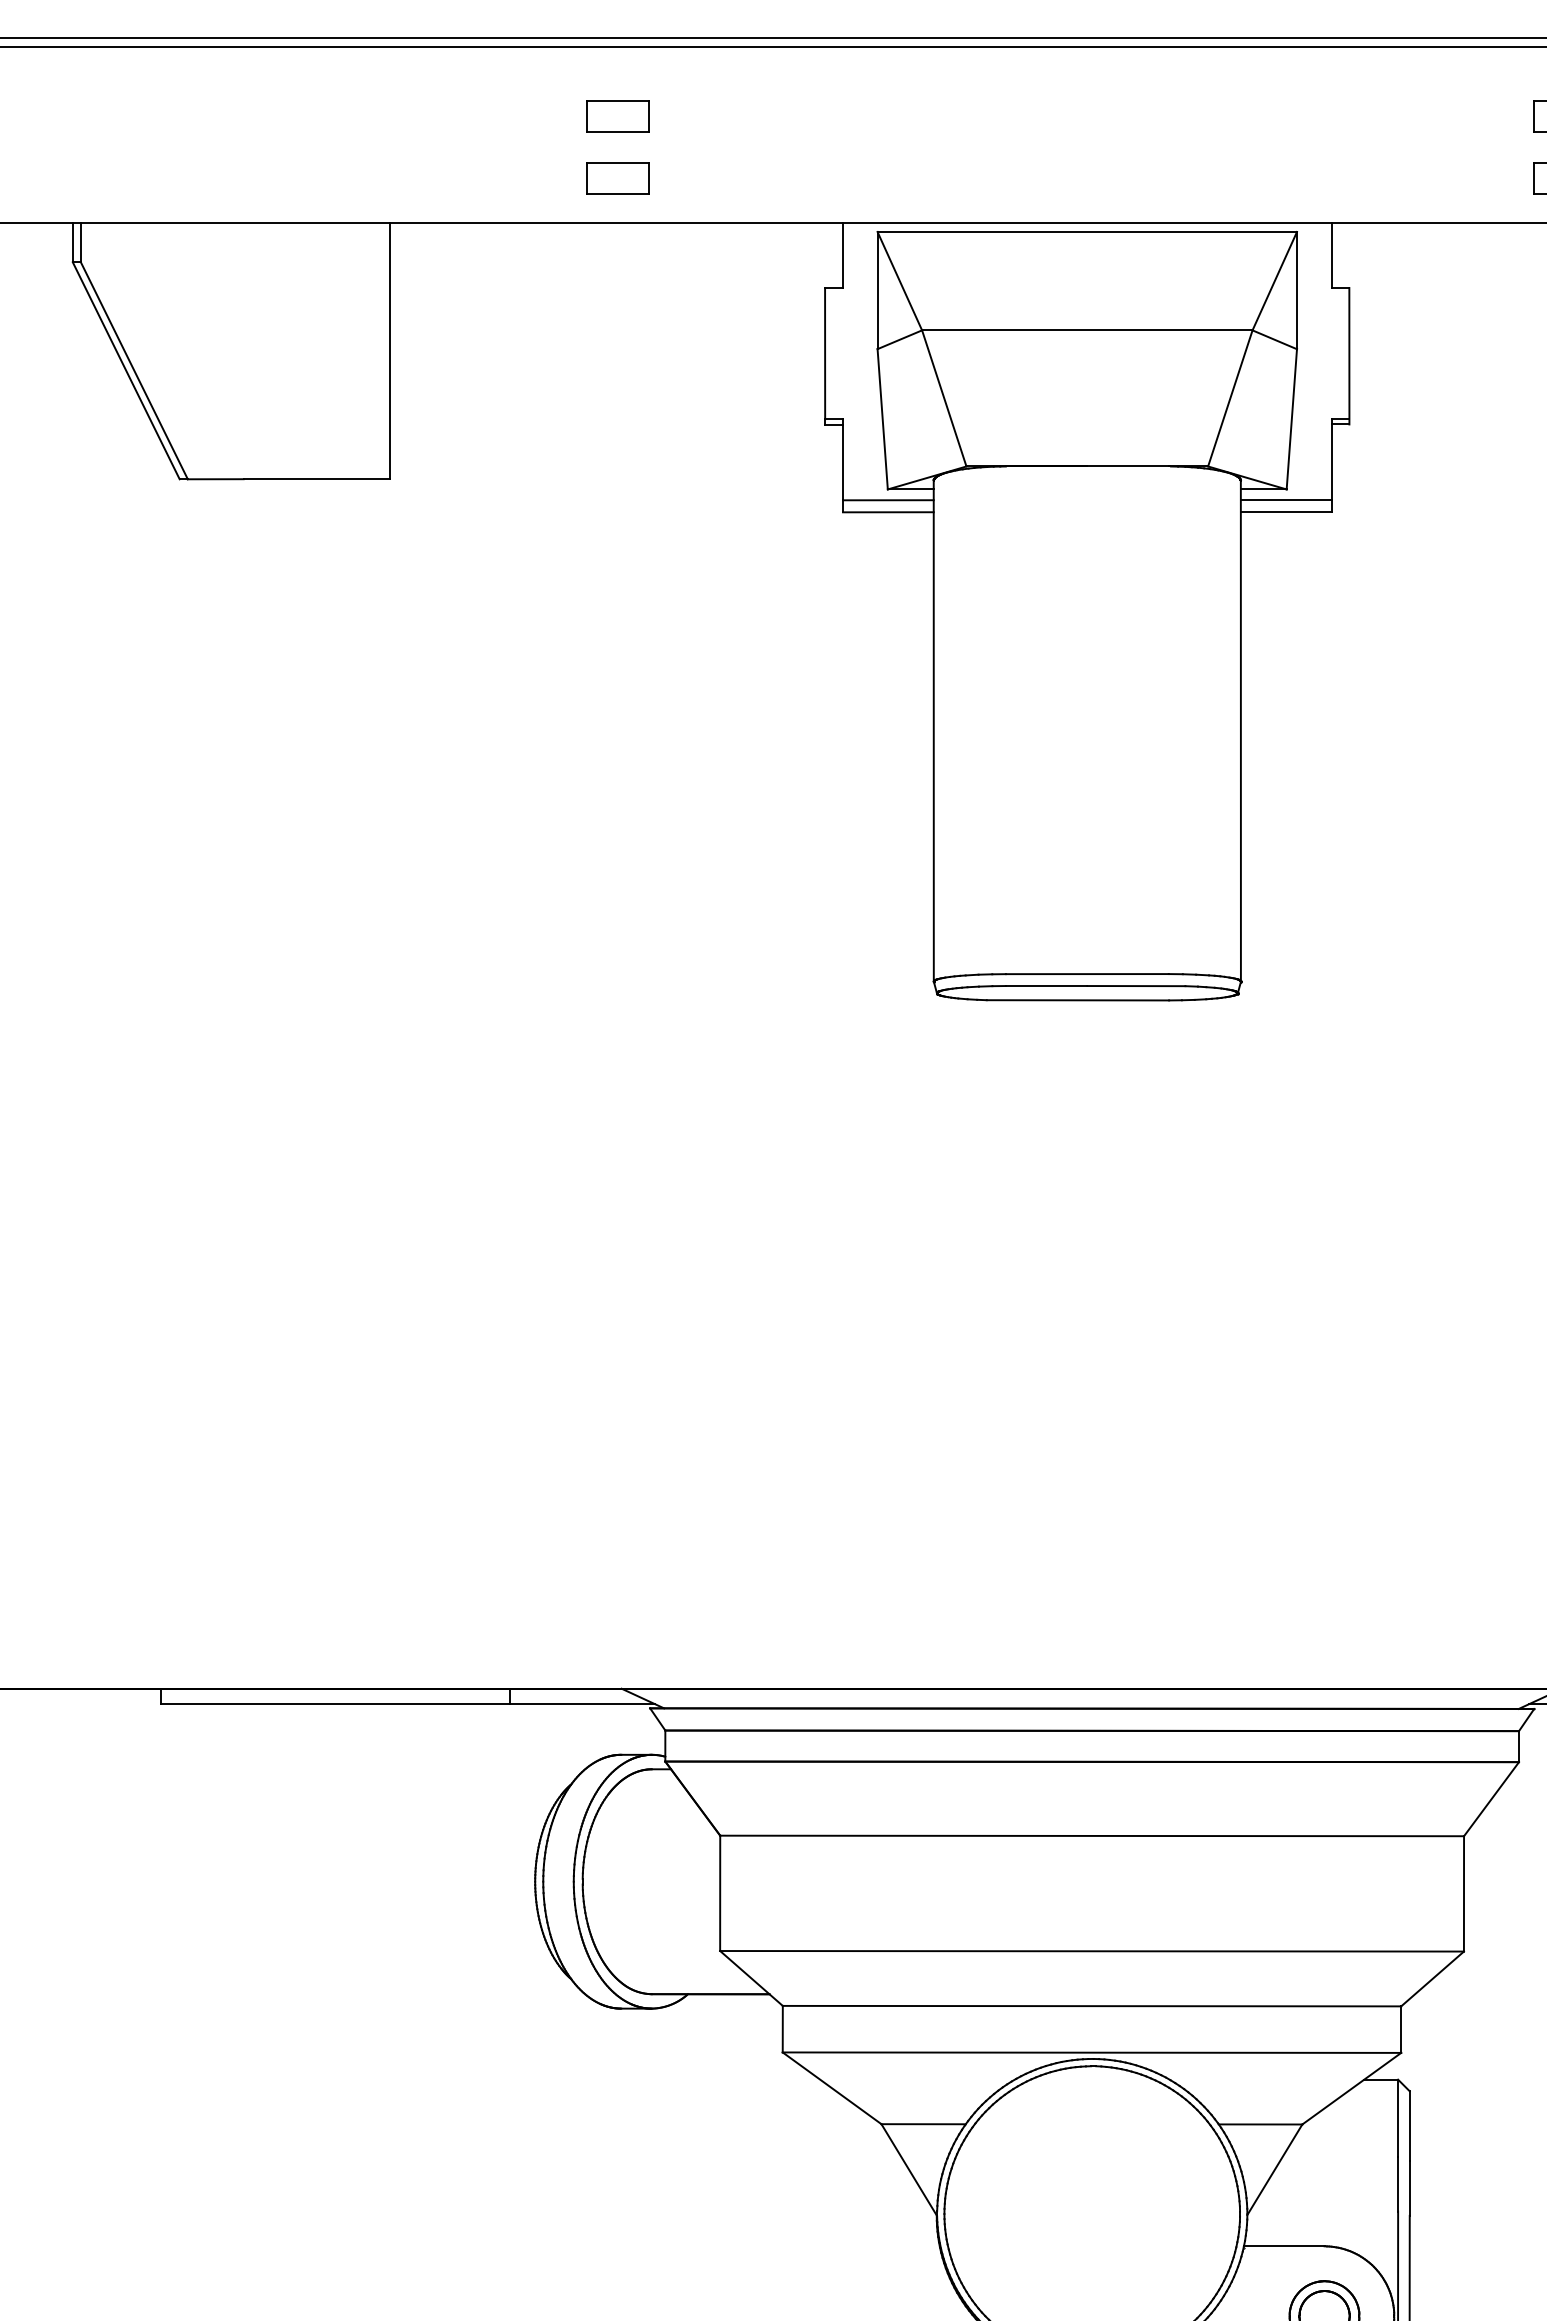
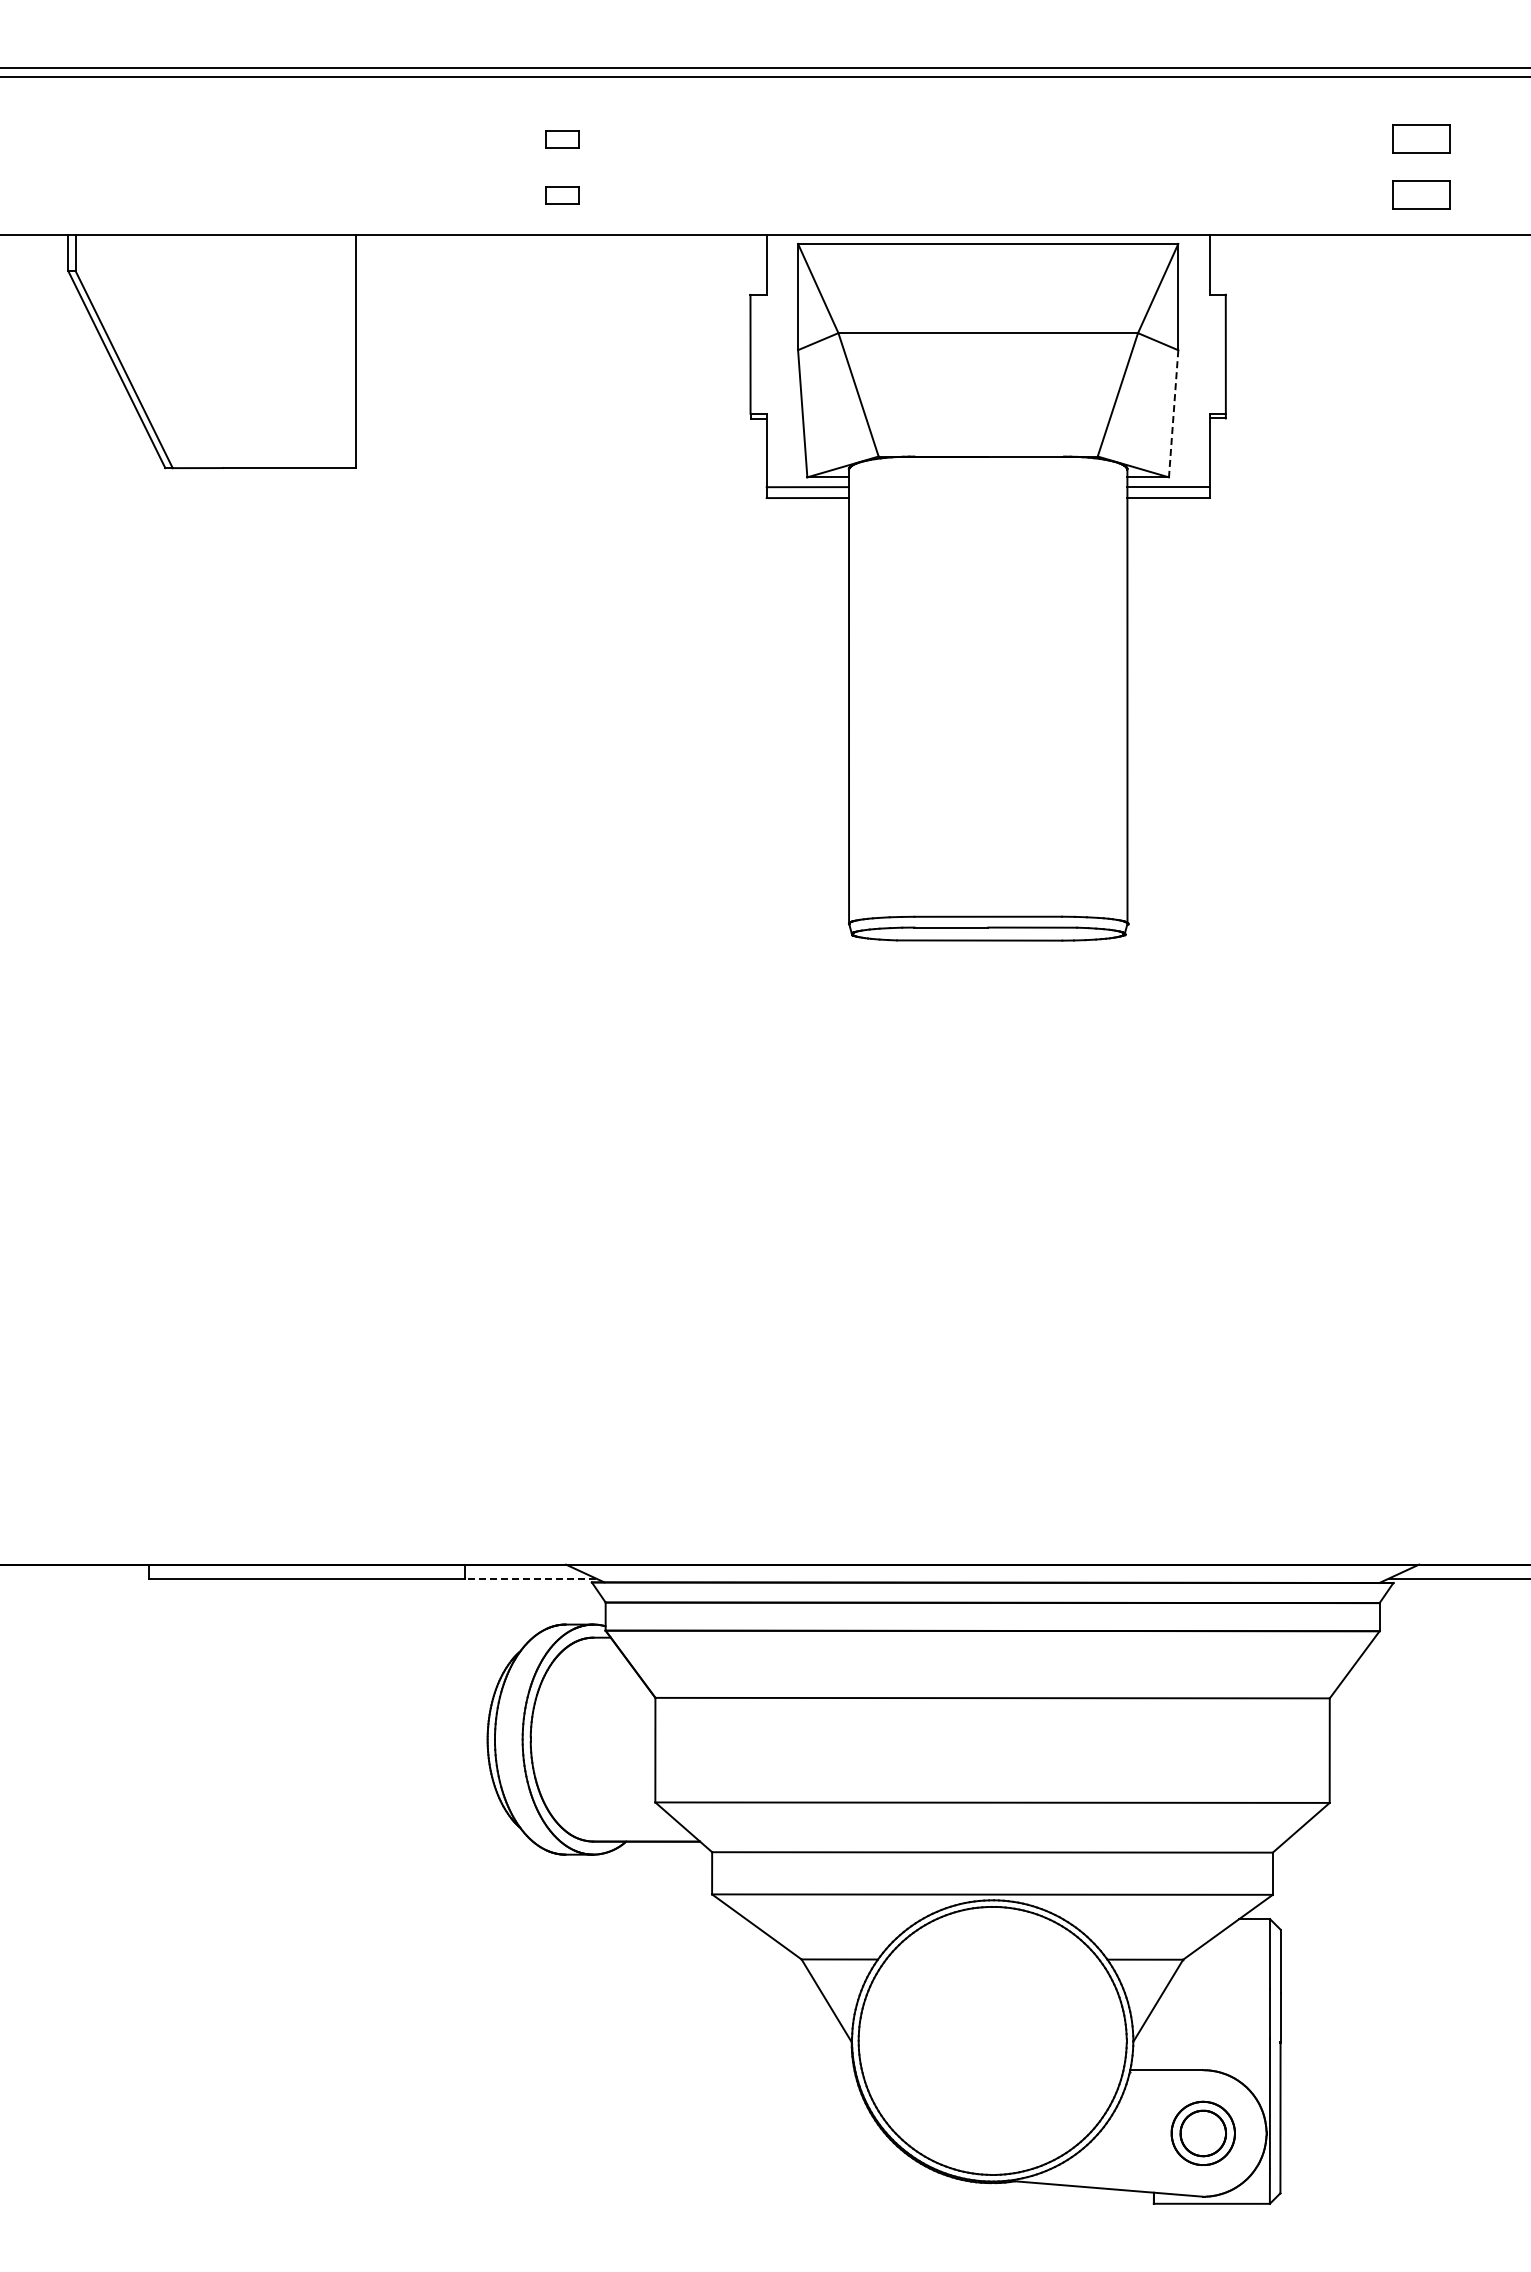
part: (617, 115) -> (562, 138), size x0.6
part: (617, 177) -> (562, 194), size x0.6
line: (1291, 419) -> (1173, 413), solid -> dashed
line: (582, 1704) -> (530, 1578), solid -> dashed

